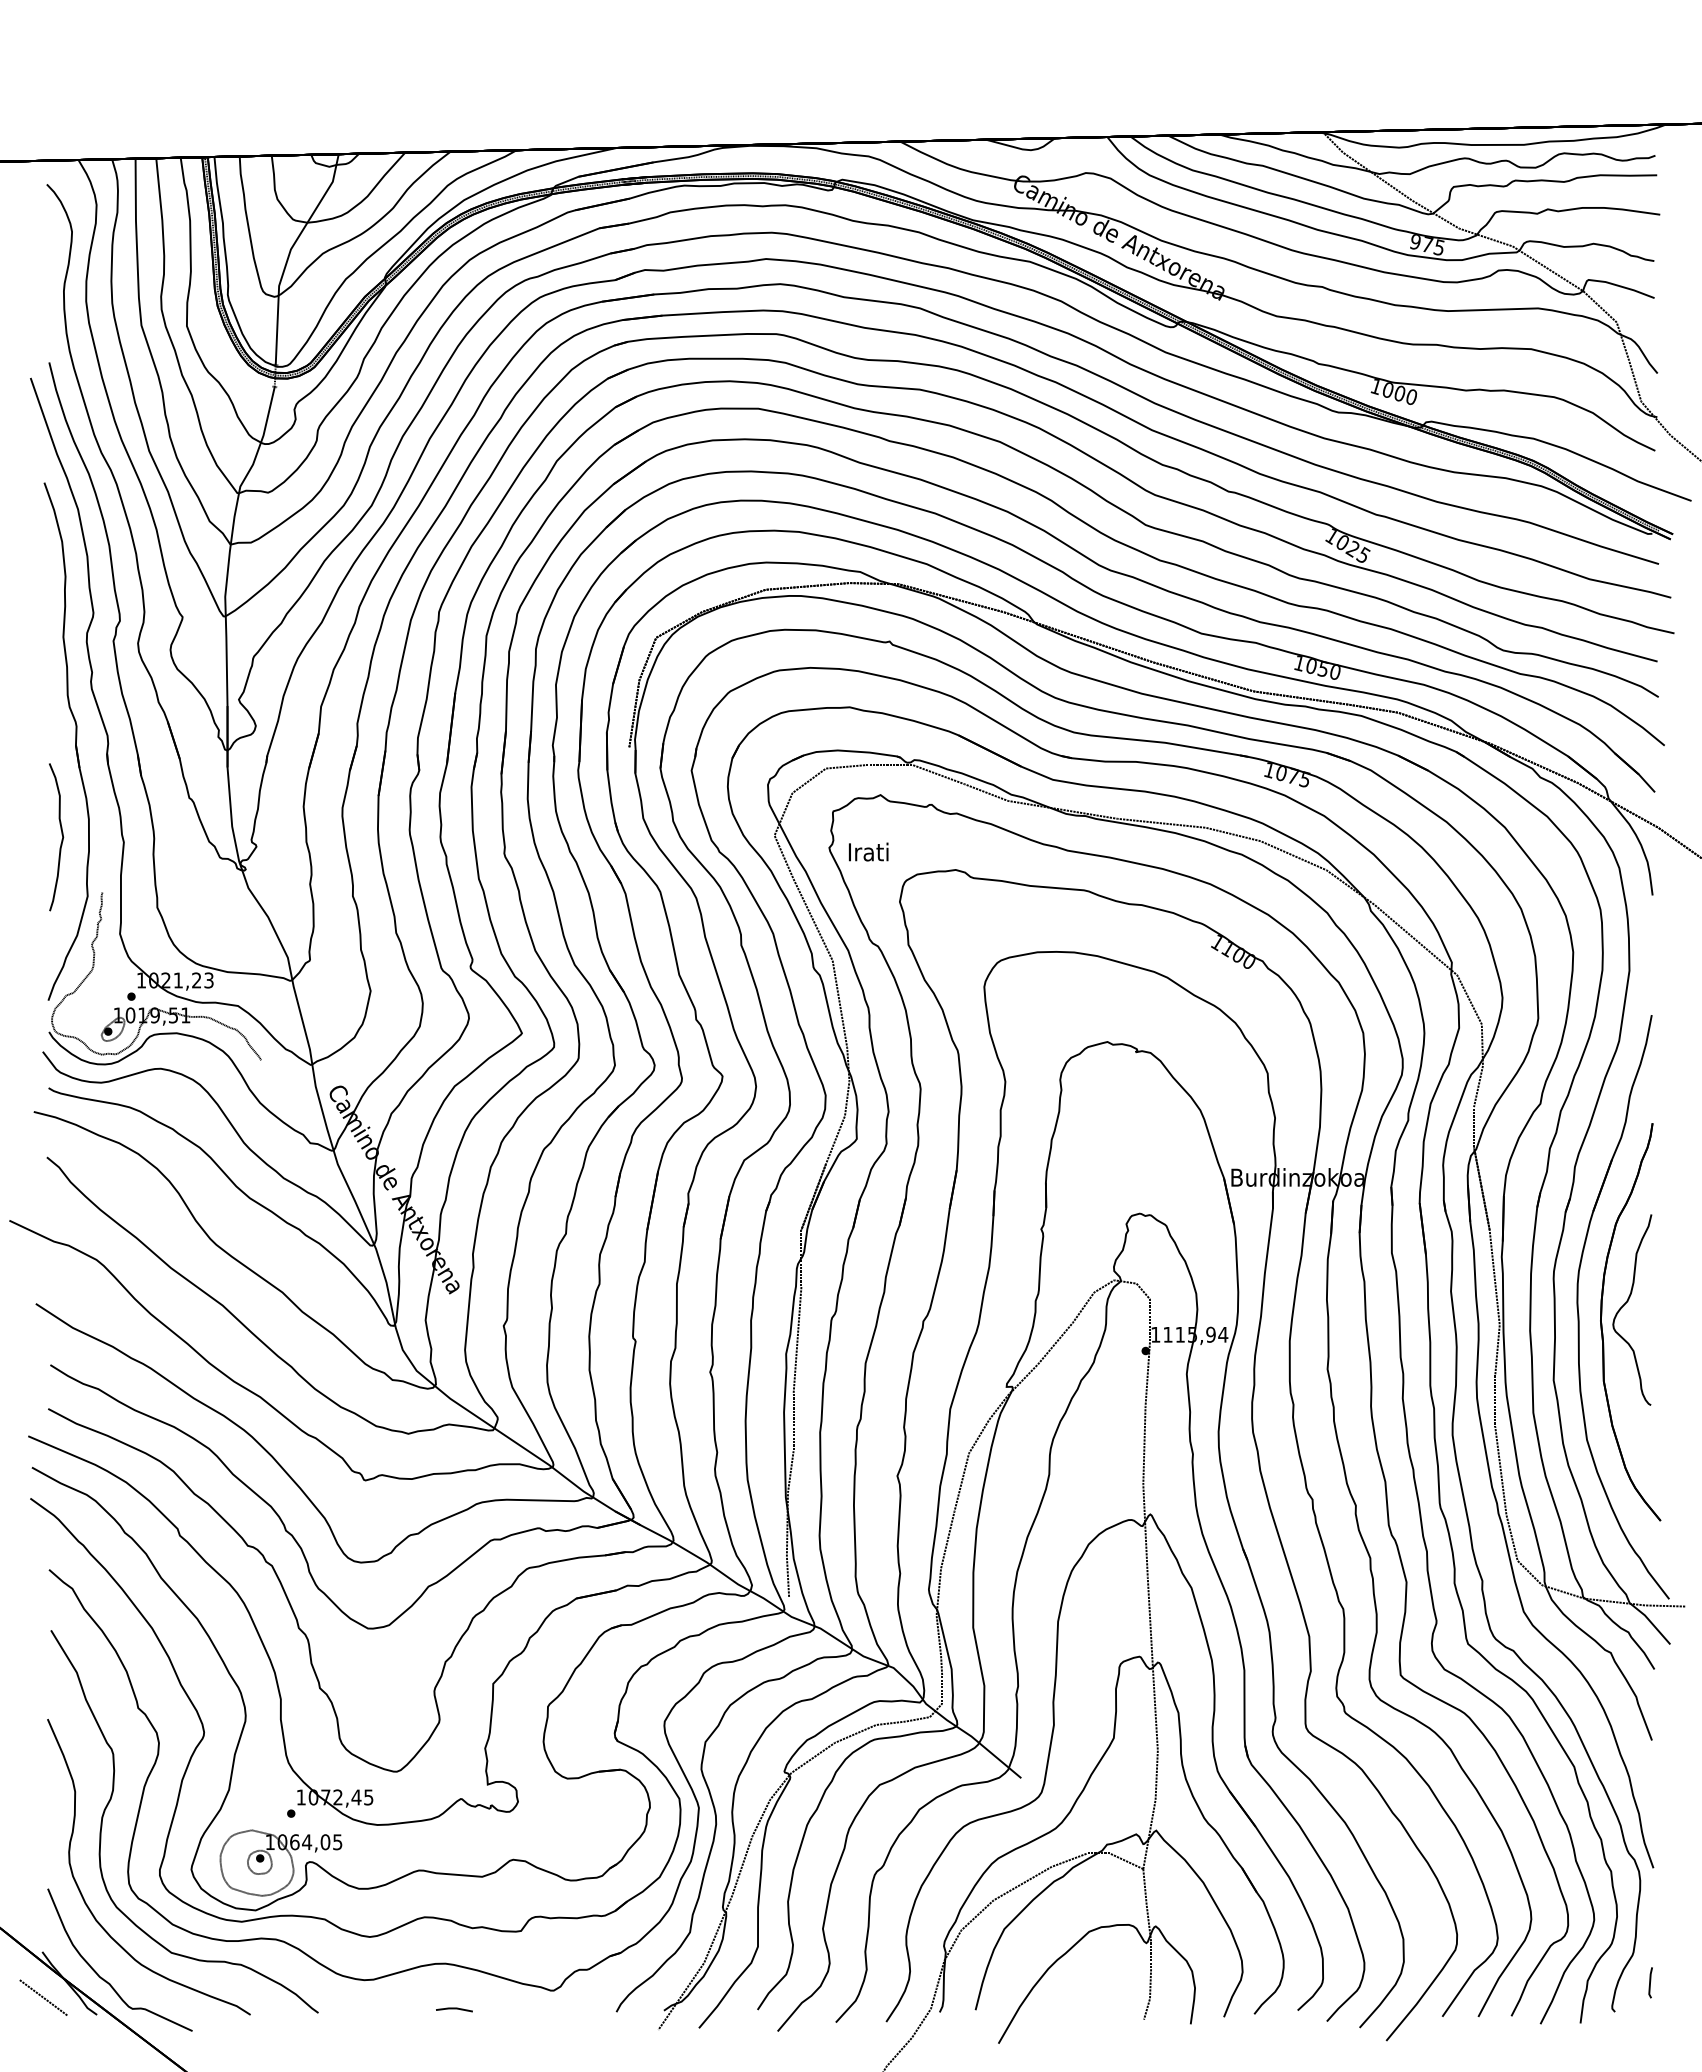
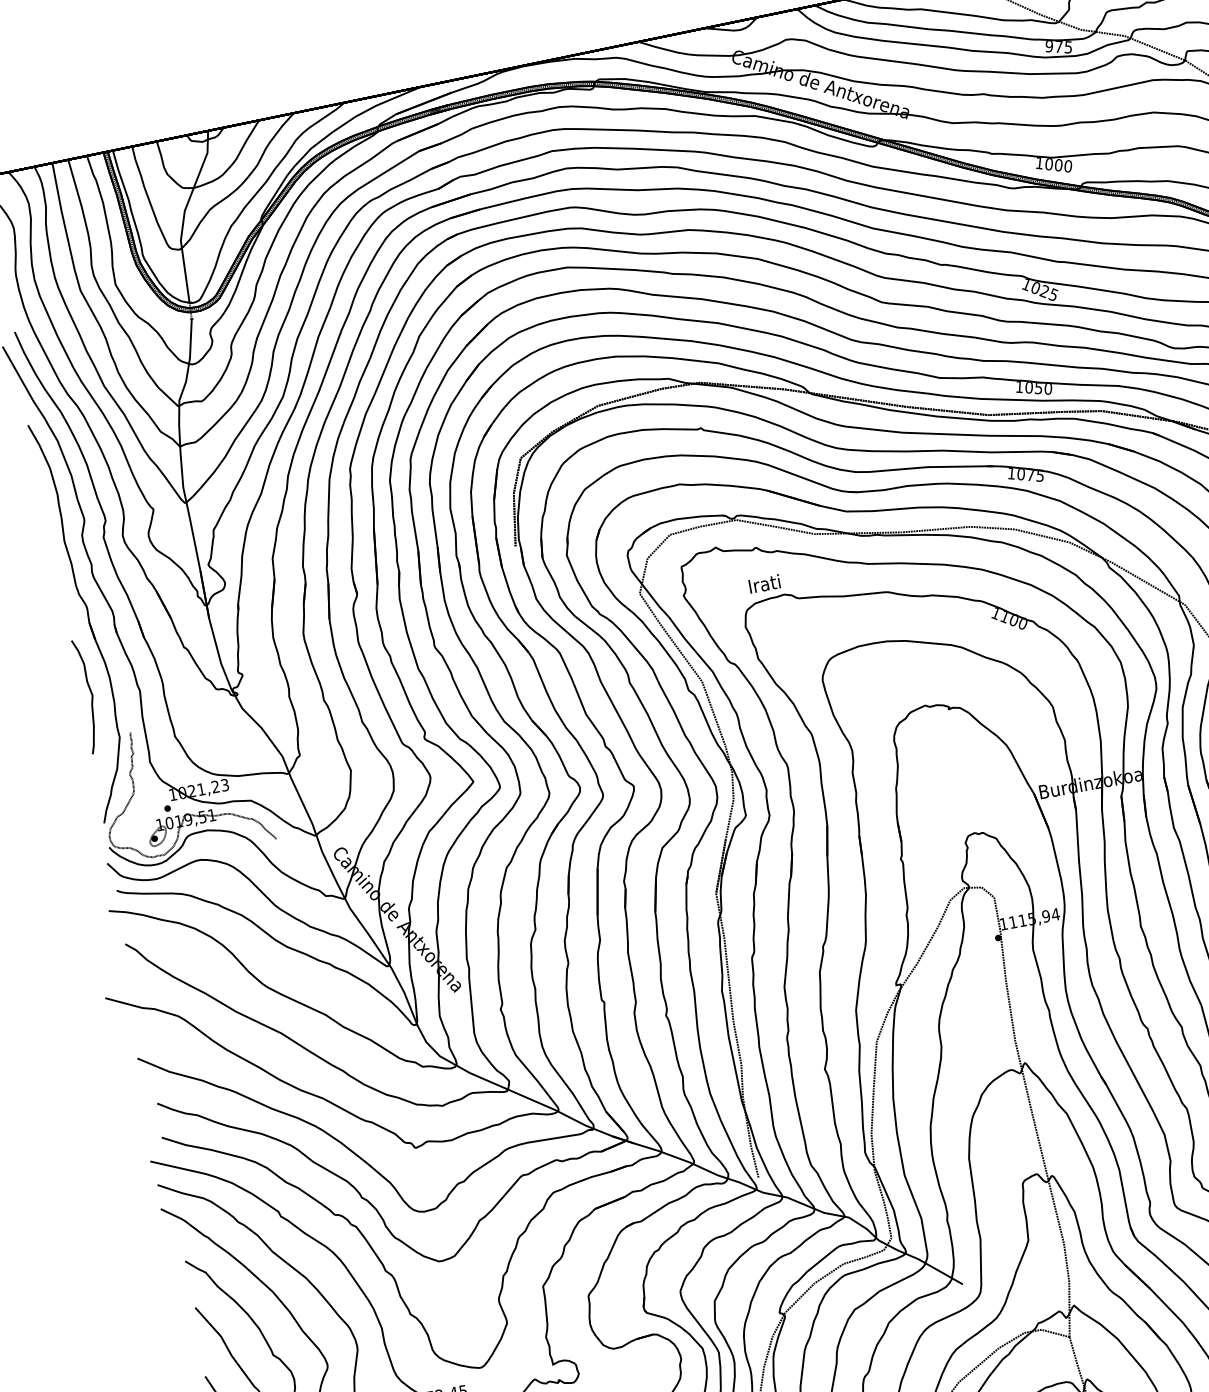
text: (868, 851) -> (764, 583), moved

